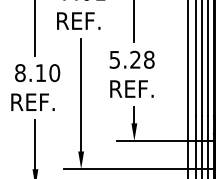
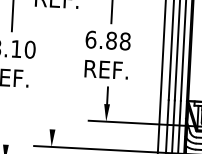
text: (124, 59) -> (100, 39), 5.28 -> 6.88
line: (81, 94) -> (55, 72), removed
line: (35, 144) -> (7, 120), removed

